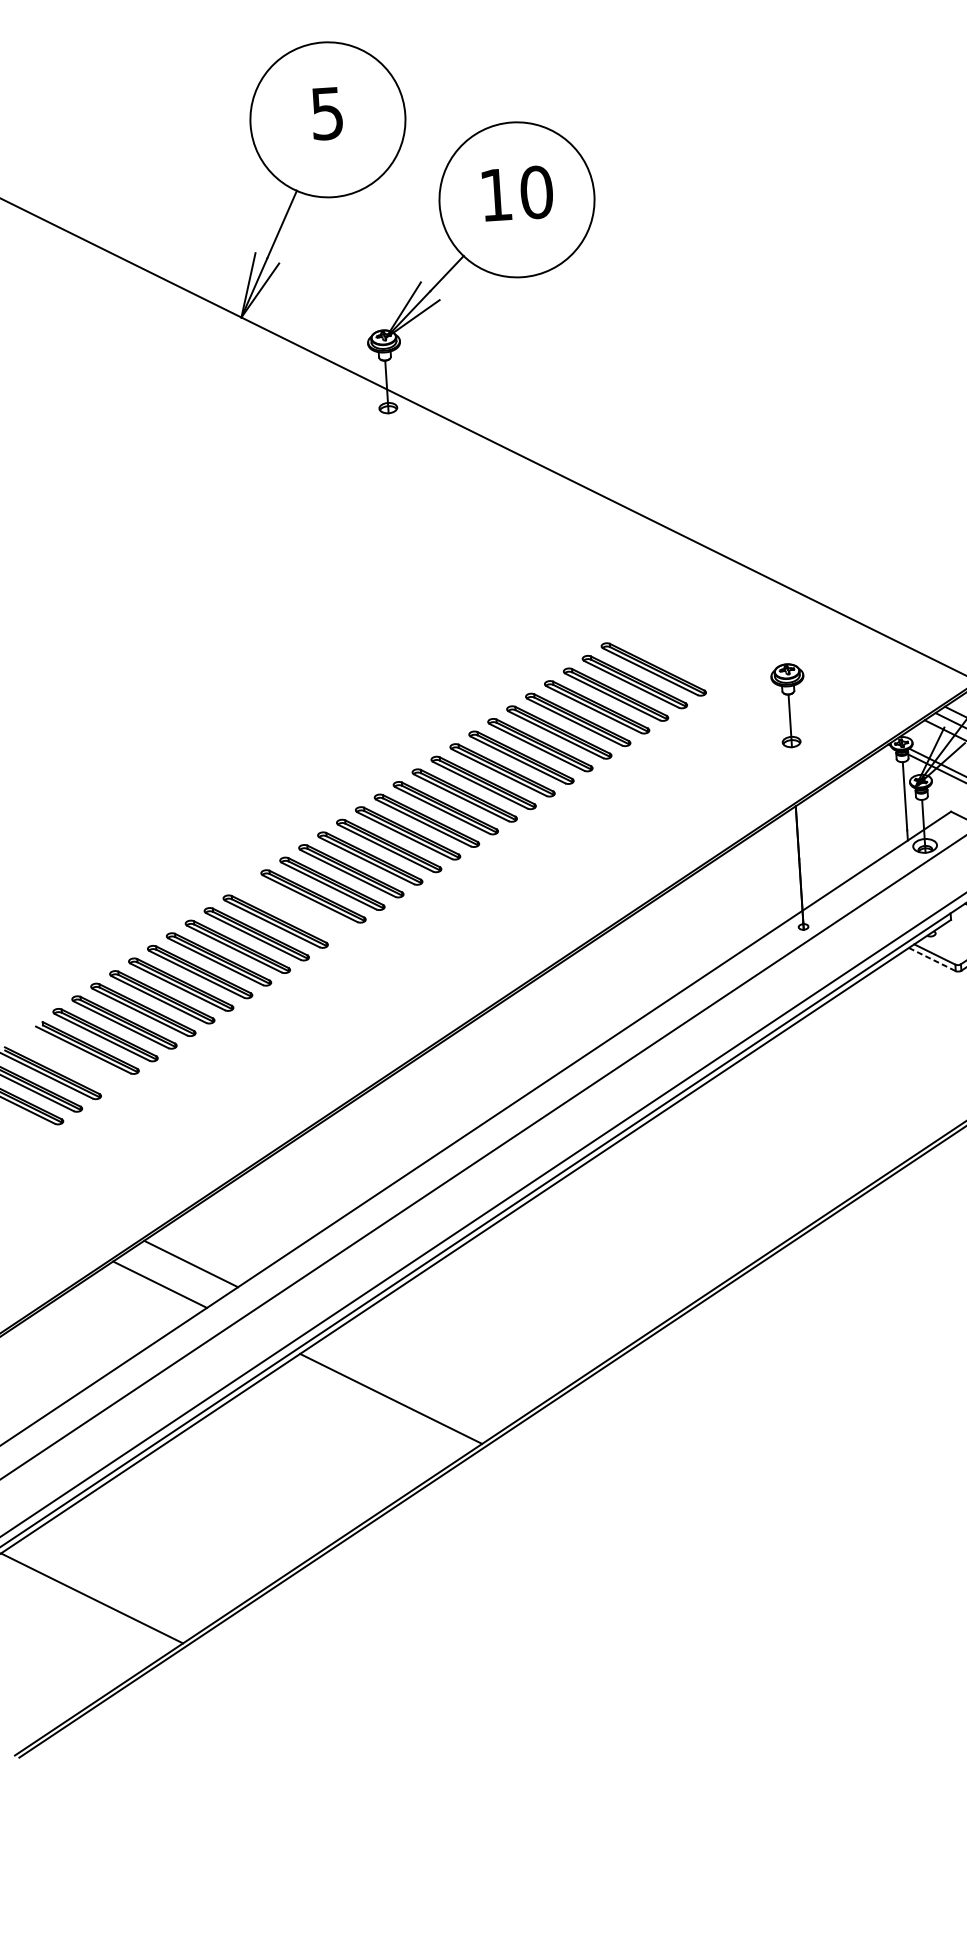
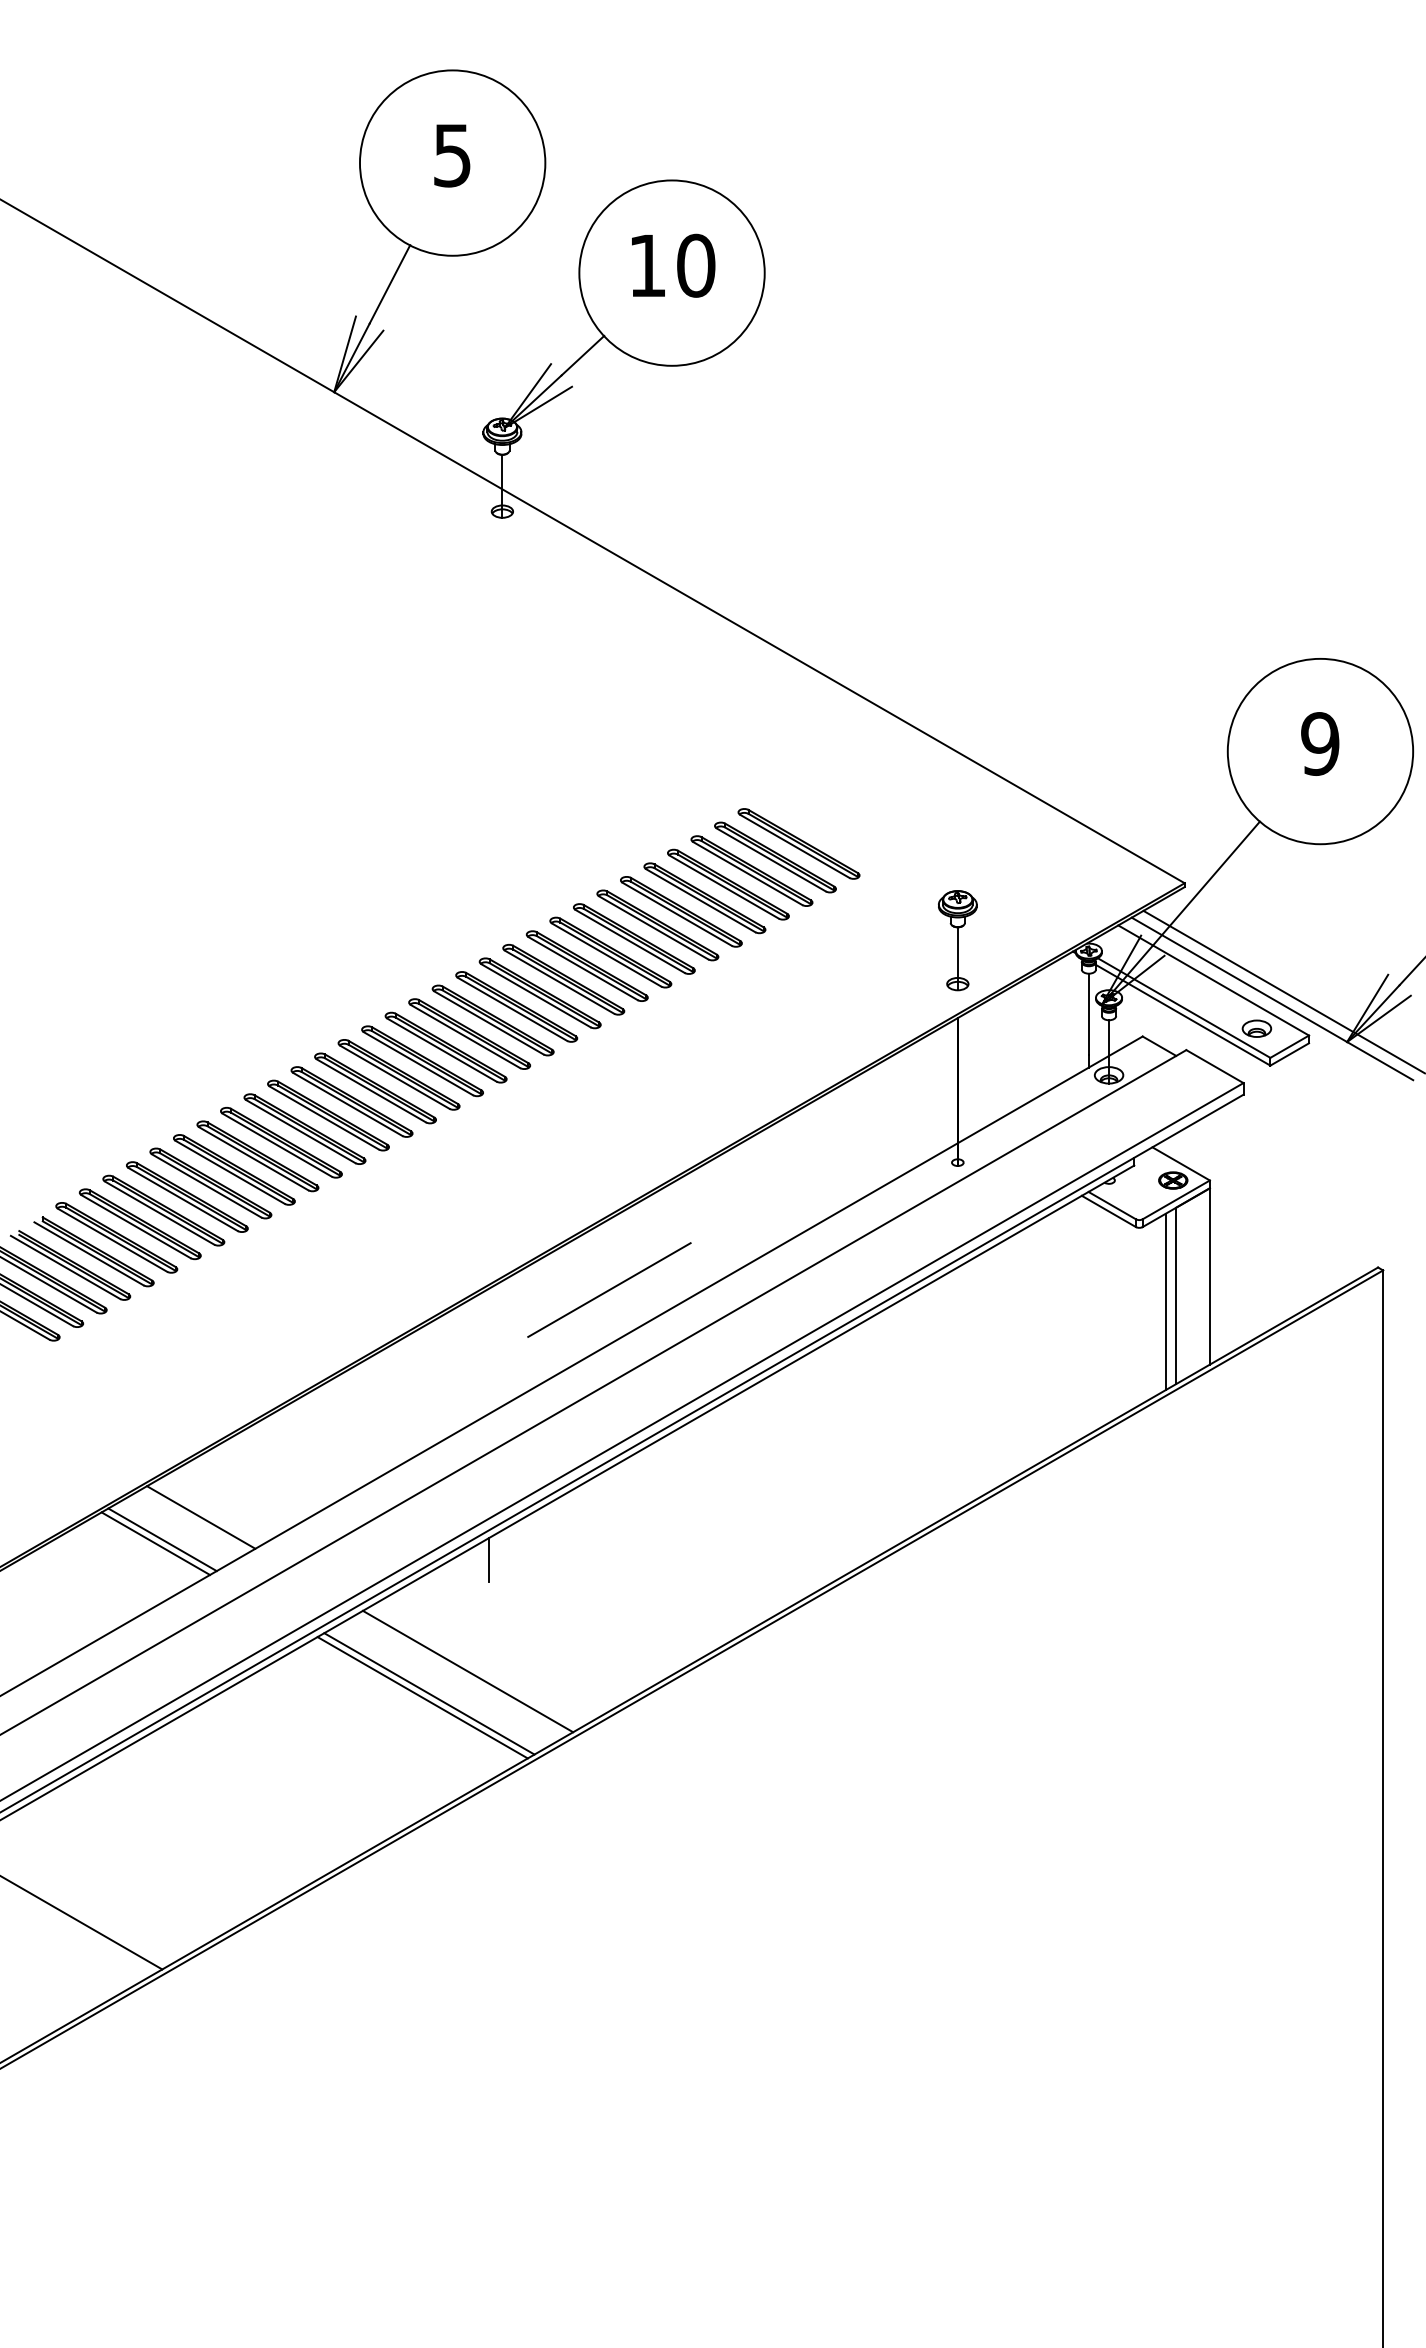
part: (789, 705) -> (957, 940), moved
part: (294, 908) -> (351, 1101), added
line: (932, 959) -> (1109, 1211), dashed -> solid
line: (519, 1051) -> (609, 1289), added
part: (68, 1060) -> (70, 1265), added
line: (433, 1283) -> (488, 1559), added
line: (154, 1288) -> (155, 1543), added
line: (421, 1378) -> (467, 1671), added
line: (385, 1402) -> (422, 1697), added

